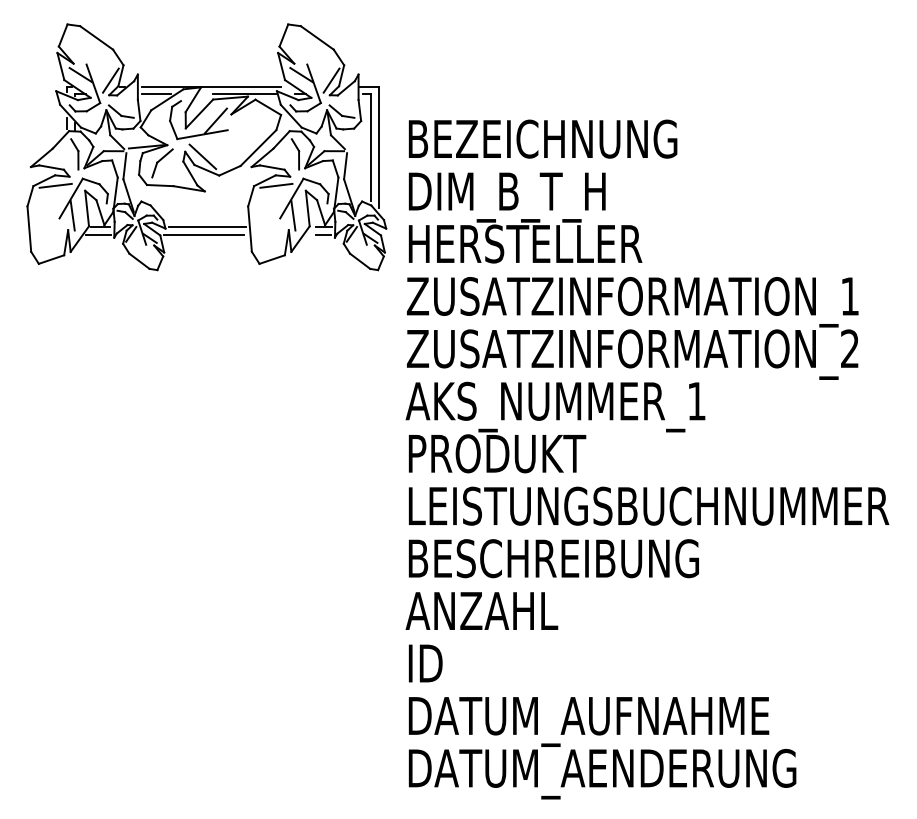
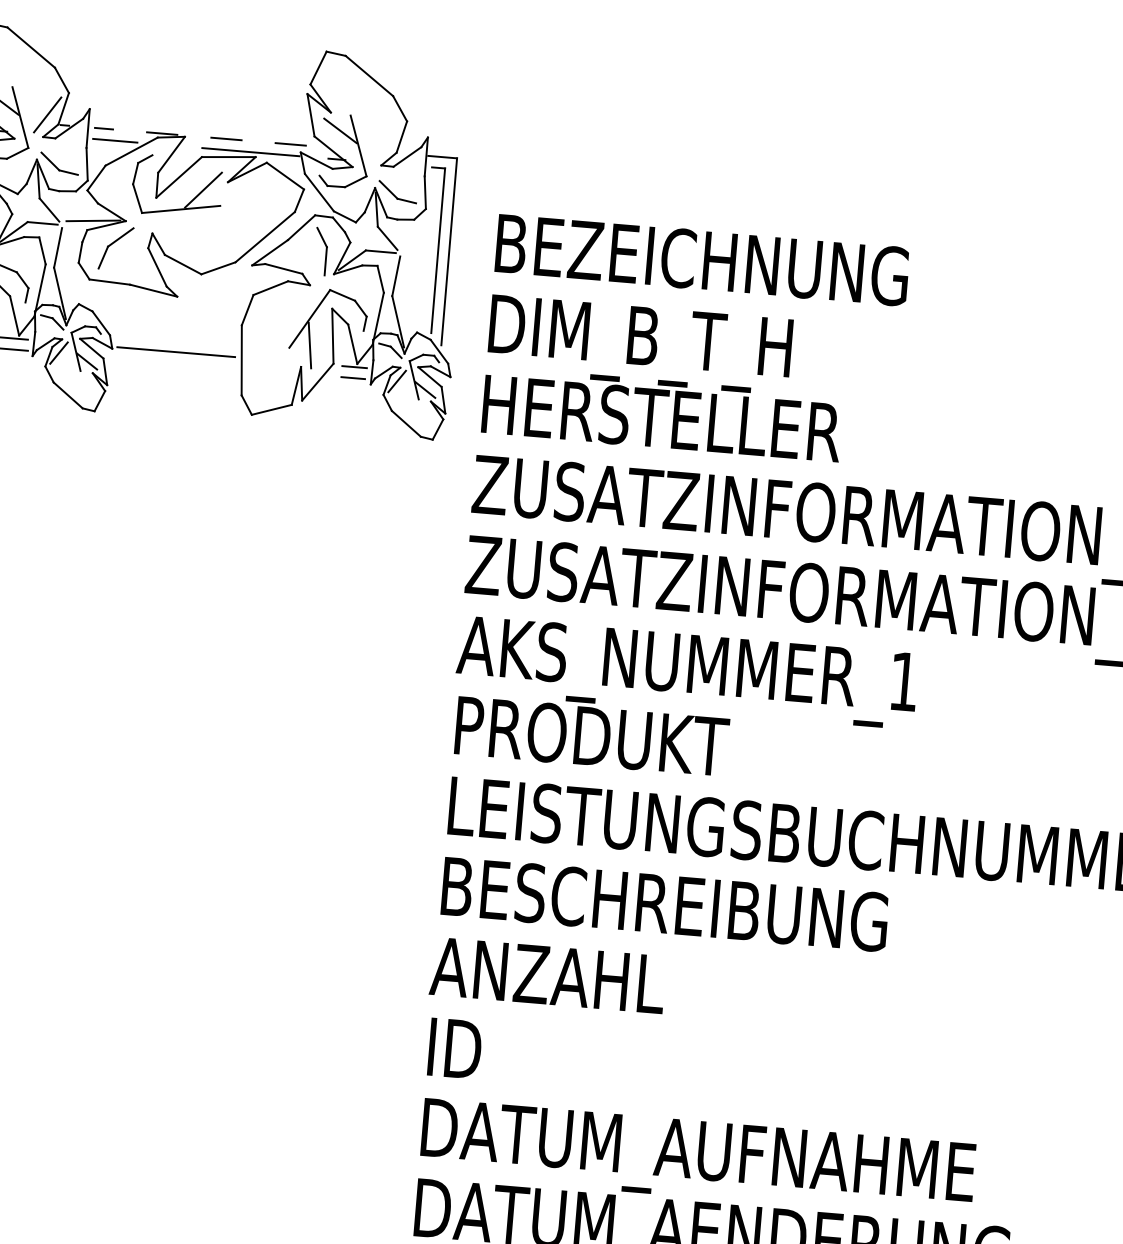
line: (331, 80) -> (385, 143), removed
line: (210, 86) -> (199, 136), solid -> dashed
line: (202, 156) -> (178, 242), removed
line: (276, 185) -> (287, 296), removed
line: (204, 234) -> (171, 362), removed

